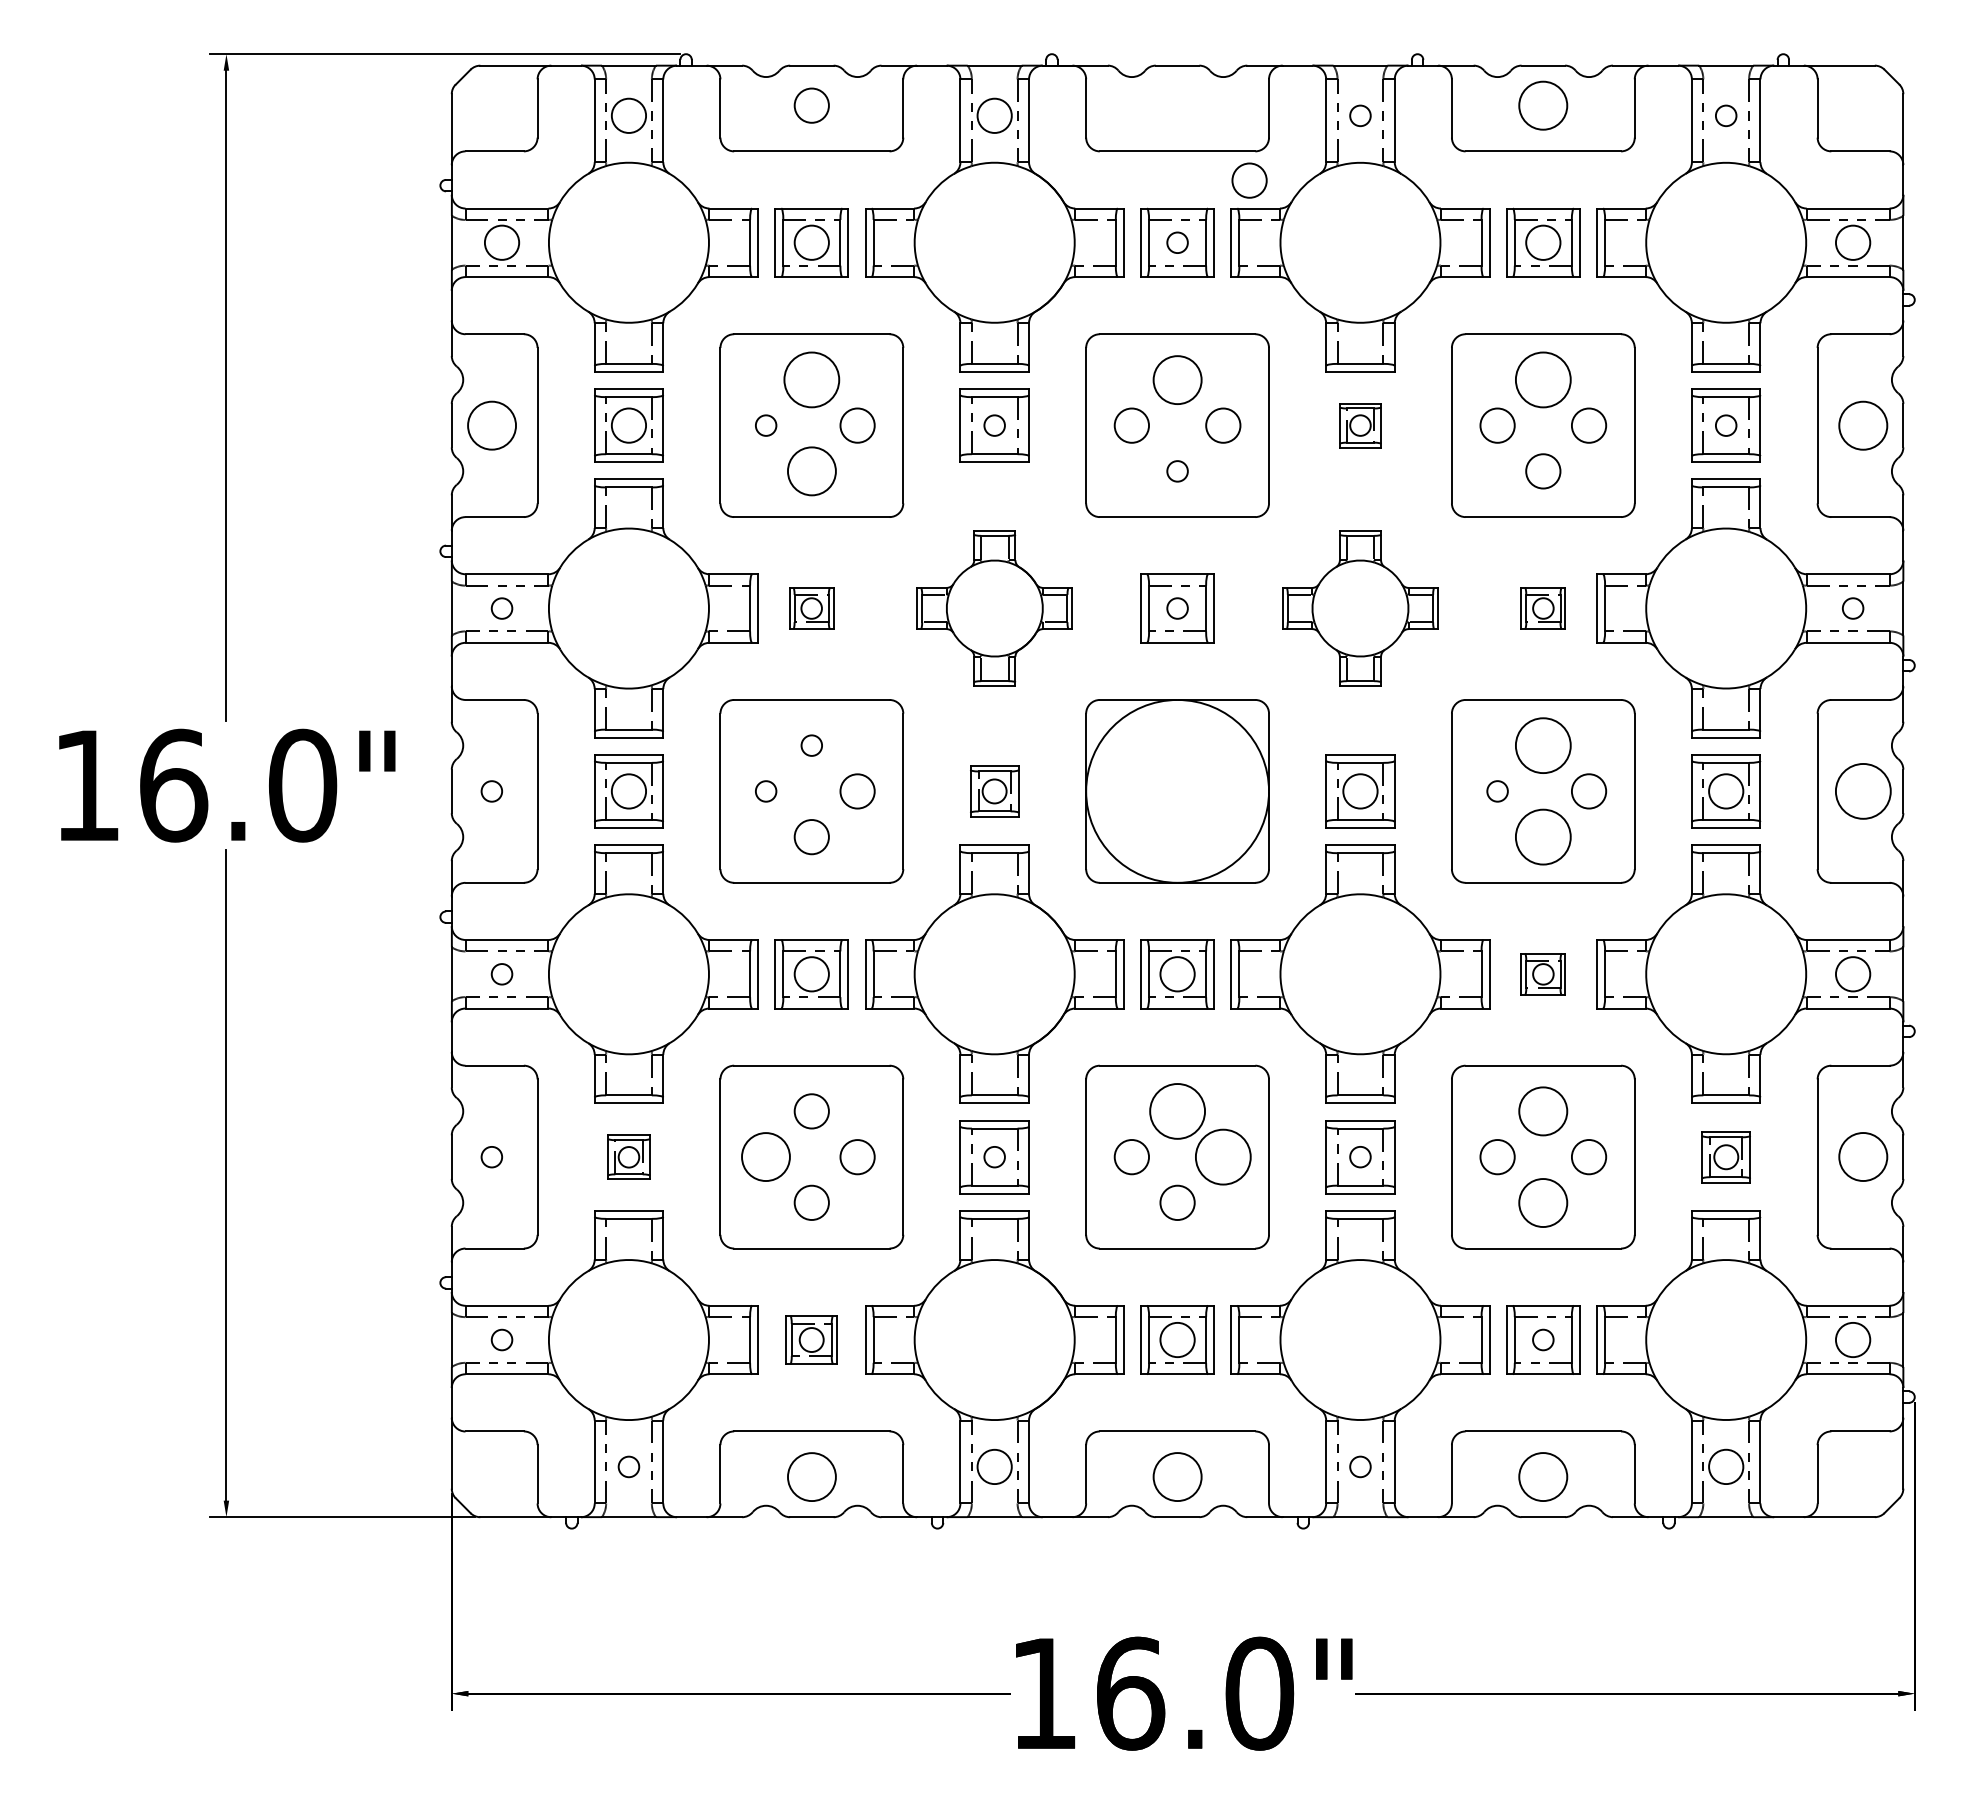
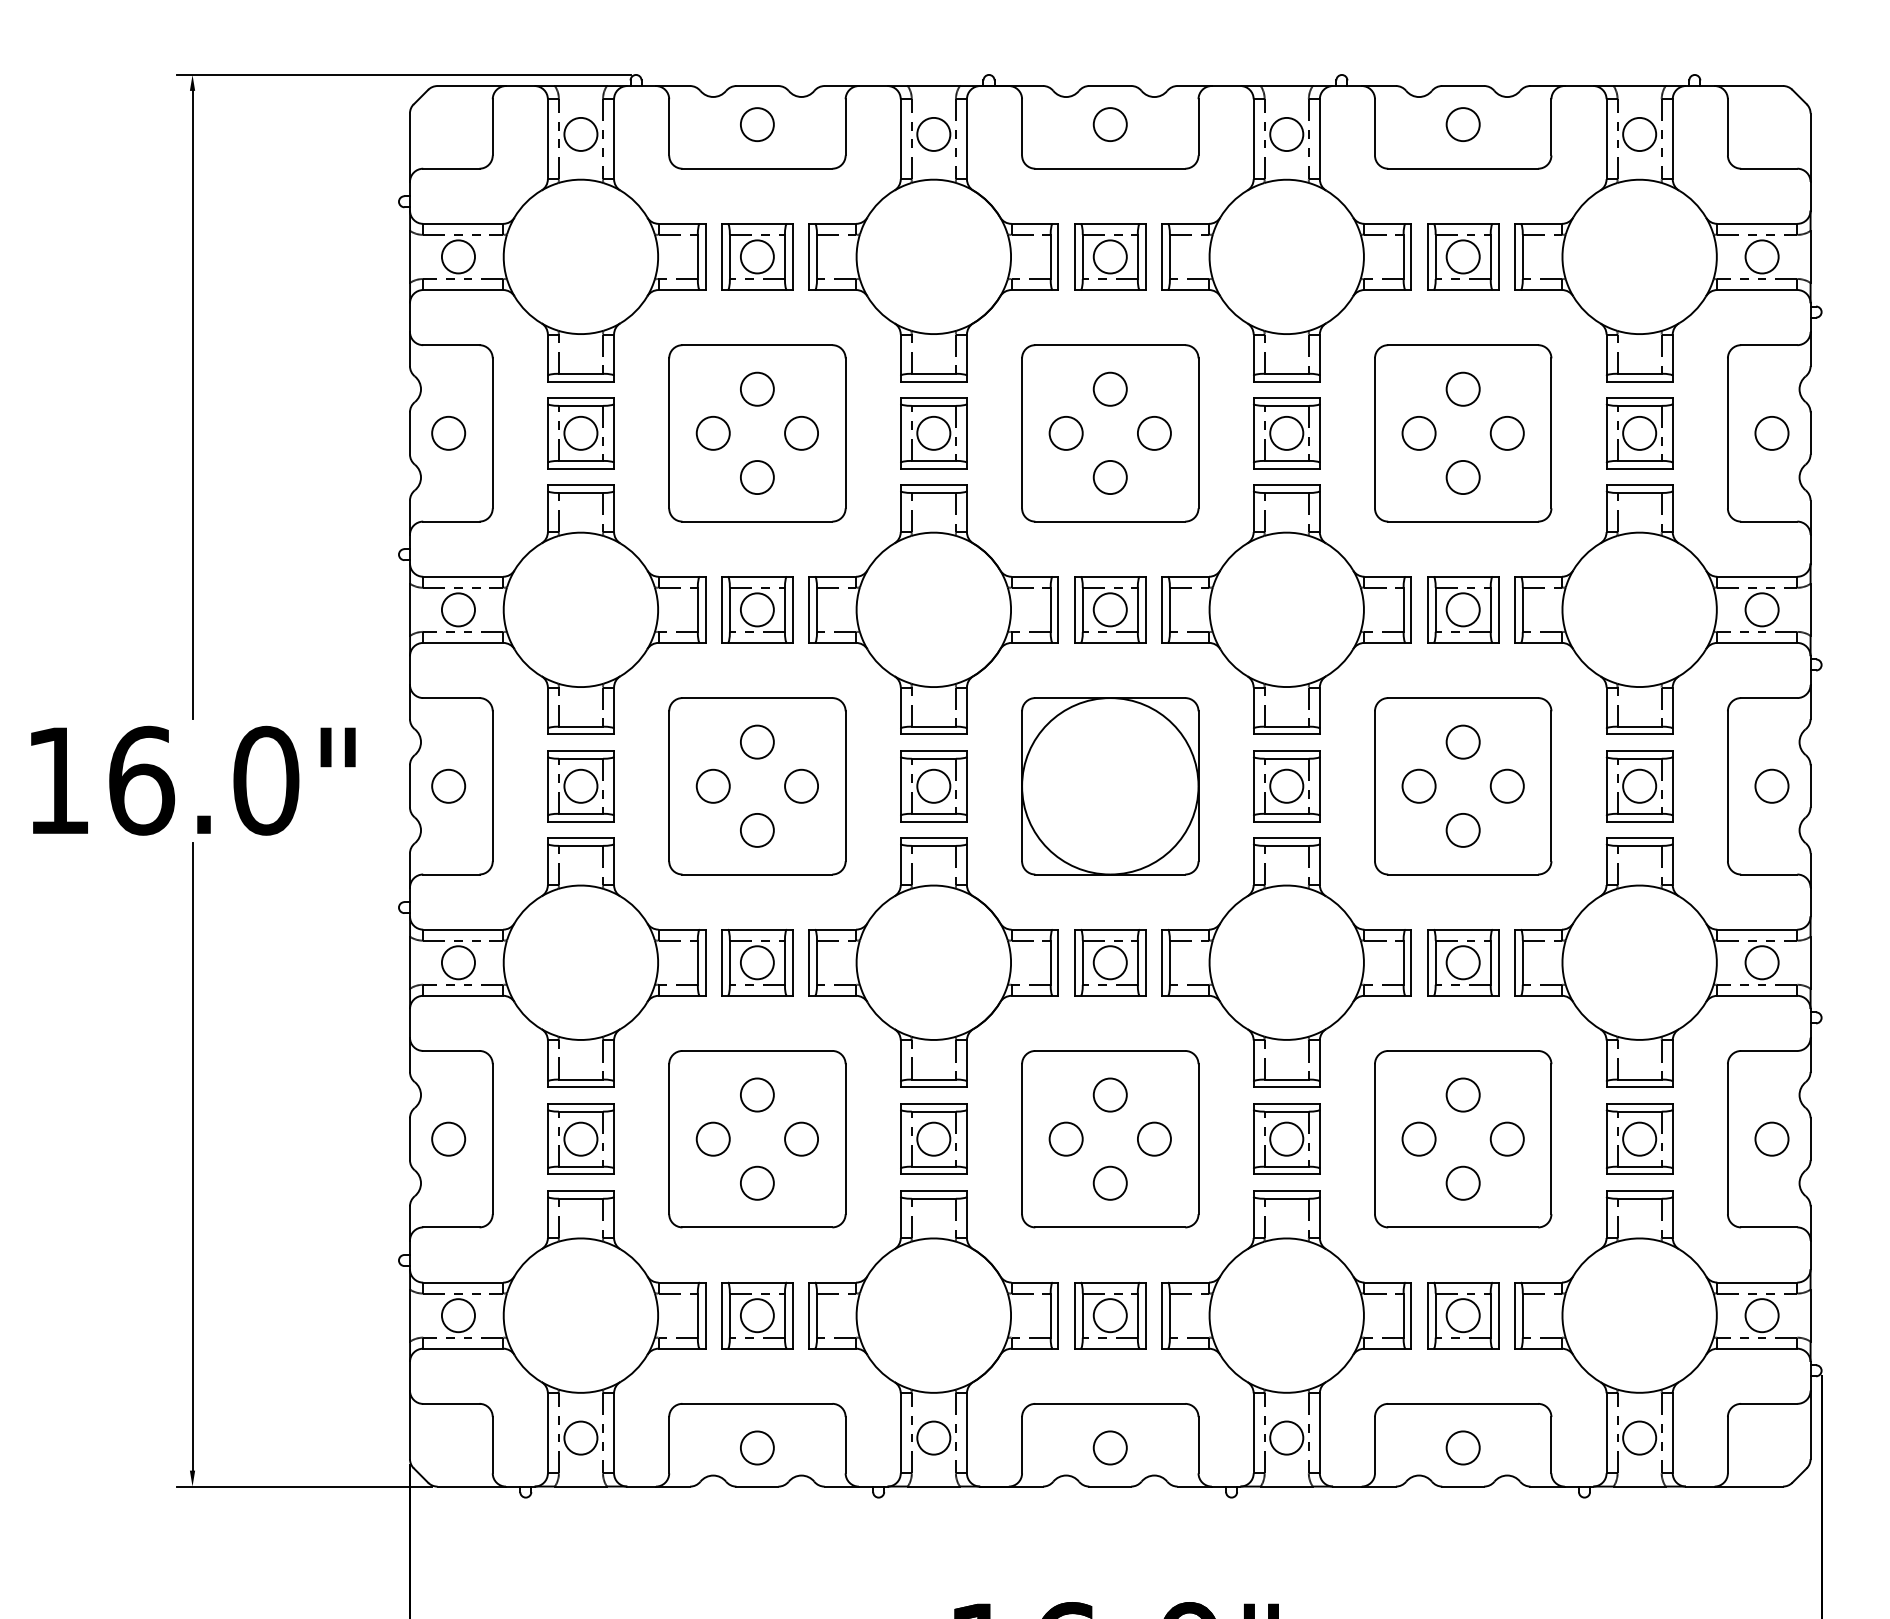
circle: (1543, 105) -> (1463, 124), size x0.71
circle: (1360, 115) -> (1286, 134), size x1.67
circle: (1726, 115) -> (1639, 134), size x1.67
circle: (1249, 180) -> (1110, 124), moved
circle: (1177, 242) -> (1110, 256), size x1.67
circle: (811, 379) -> (757, 388), size x0.62
circle: (1177, 379) -> (1110, 388), size x0.71
circle: (1543, 379) -> (1463, 388), size x0.62
circle: (491, 425) -> (448, 433), size x0.71
circle: (766, 425) -> (713, 433), size x1.67
circle: (994, 425) -> (933, 433), size x1.67
part: (1360, 425) -> (1286, 433), size x1.67
circle: (1726, 425) -> (1639, 433), size x1.67
circle: (1863, 425) -> (1772, 433), size x0.71
circle: (811, 471) -> (757, 477), size x0.71
circle: (1177, 471) -> (1110, 477), size x1.67
circle: (501, 608) -> (457, 609), size x1.67
part: (811, 608) -> (757, 609), size x1.67
part: (994, 608) -> (933, 609), size x1.67
circle: (1177, 608) -> (1110, 609), size x1.67
part: (1360, 608) -> (1286, 609), size x1.67
part: (1543, 608) -> (1463, 609), size x1.67
circle: (1852, 608) -> (1761, 609), size x1.67
circle: (811, 745) -> (757, 741), size x1.67
circle: (1543, 745) -> (1463, 741), size x0.62
circle: (491, 791) -> (448, 786), size x1.67
circle: (766, 791) -> (713, 786), size x1.67
part: (994, 791) -> (933, 786), size x1.43
circle: (1497, 791) -> (1418, 786), size x1.67
circle: (1863, 791) -> (1772, 786), size x0.62
circle: (1543, 836) -> (1463, 829), size x0.62
circle: (501, 974) -> (457, 962), size x1.67
part: (1543, 974) -> (1463, 962), size x1.67
circle: (1177, 1111) -> (1110, 1095), size x0.62
circle: (1543, 1111) -> (1463, 1095), size x0.71
circle: (491, 1157) -> (448, 1139), size x1.67
part: (628, 1157) -> (580, 1139), size x1.67
circle: (766, 1157) -> (713, 1139), size x0.71
circle: (994, 1157) -> (933, 1139), size x1.67
circle: (1223, 1157) -> (1154, 1139), size x0.62
circle: (1360, 1157) -> (1286, 1139), size x1.67
part: (1726, 1157) -> (1639, 1139), size x1.43
circle: (1863, 1157) -> (1772, 1139), size x0.71
circle: (1543, 1202) -> (1463, 1182), size x0.71
circle: (501, 1339) -> (457, 1315), size x1.67
part: (811, 1339) -> (757, 1315), size x1.43
circle: (1543, 1339) -> (1463, 1315), size x1.67
circle: (628, 1466) -> (580, 1437), size x1.67
circle: (1360, 1466) -> (1286, 1437), size x1.67
circle: (811, 1477) -> (757, 1448), size x0.71
circle: (1177, 1477) -> (1110, 1448), size x0.71
circle: (1543, 1477) -> (1463, 1448), size x0.71

